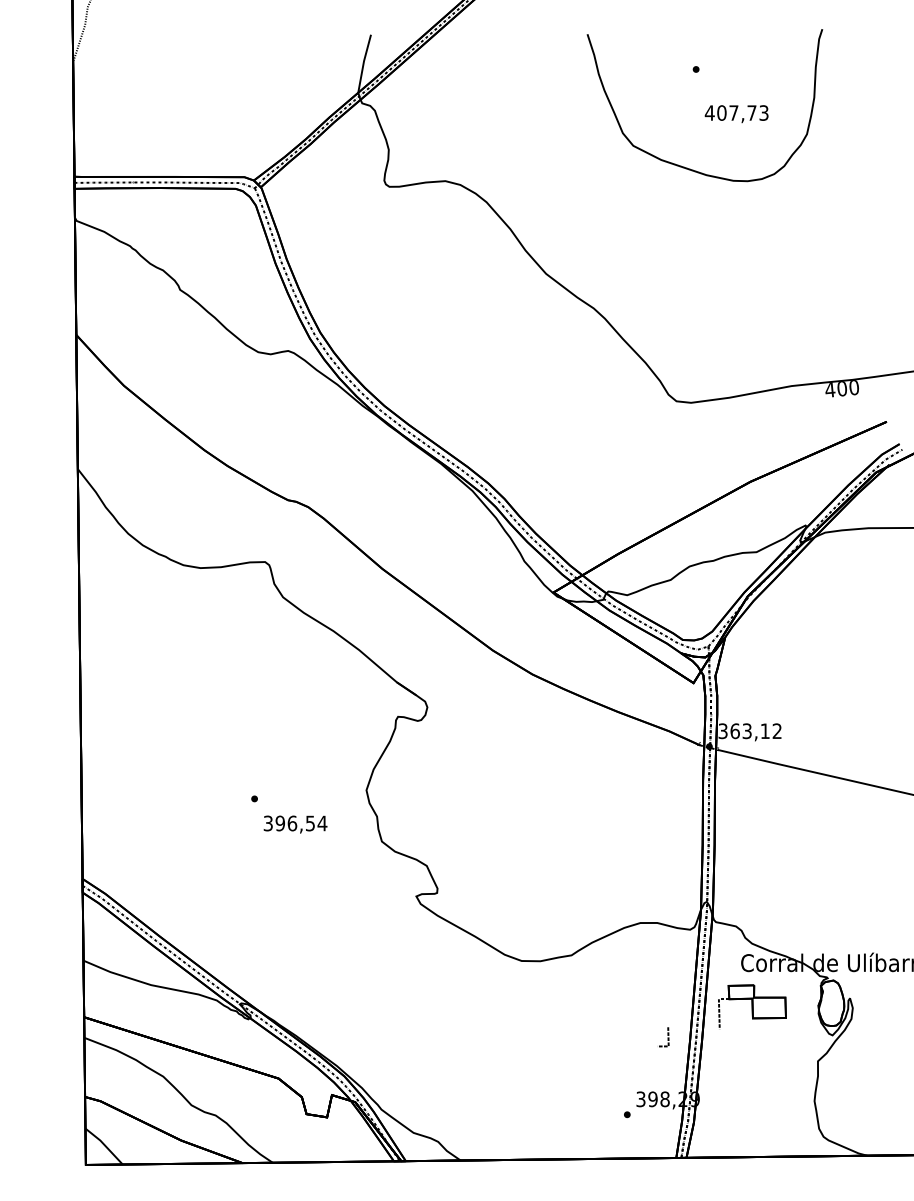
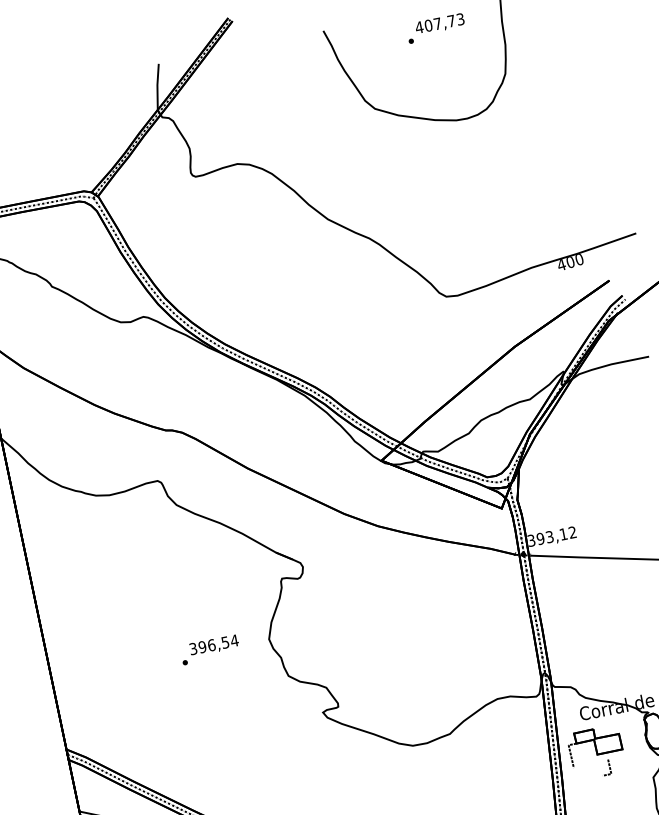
text: (736, 114) -> (439, 24), moved
text: (734, 731) -> (540, 539), 363,12 -> 393,12
text: (295, 824) -> (214, 645), moved
line: (667, 1037) -> (609, 767), moved

